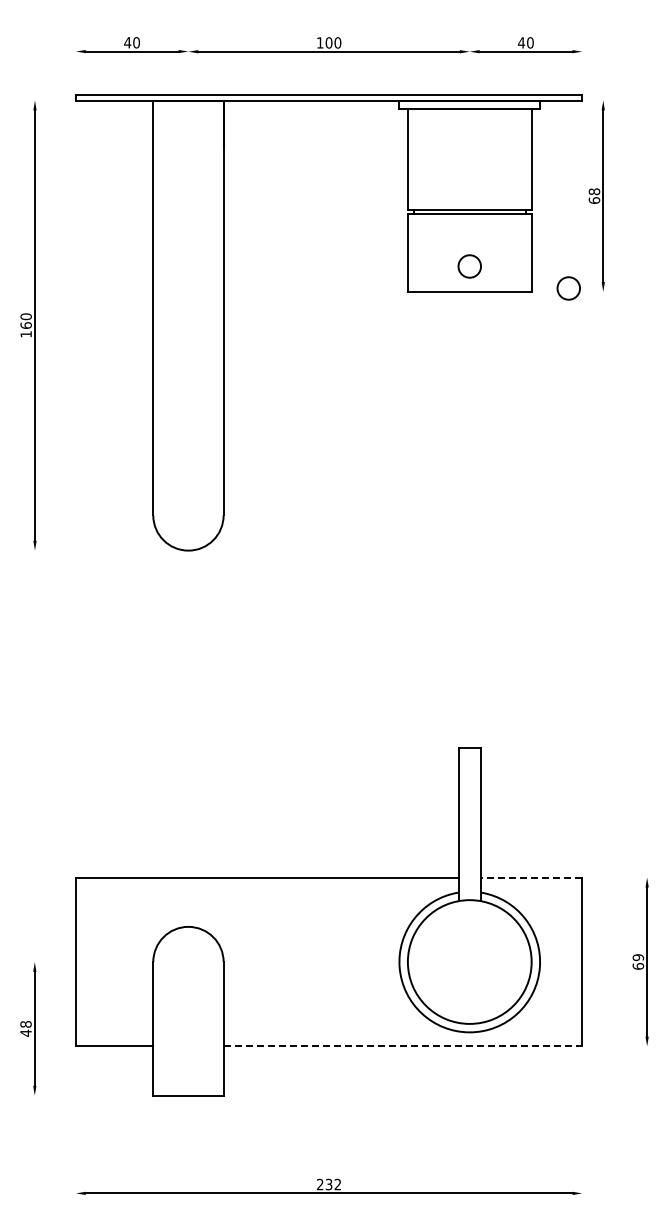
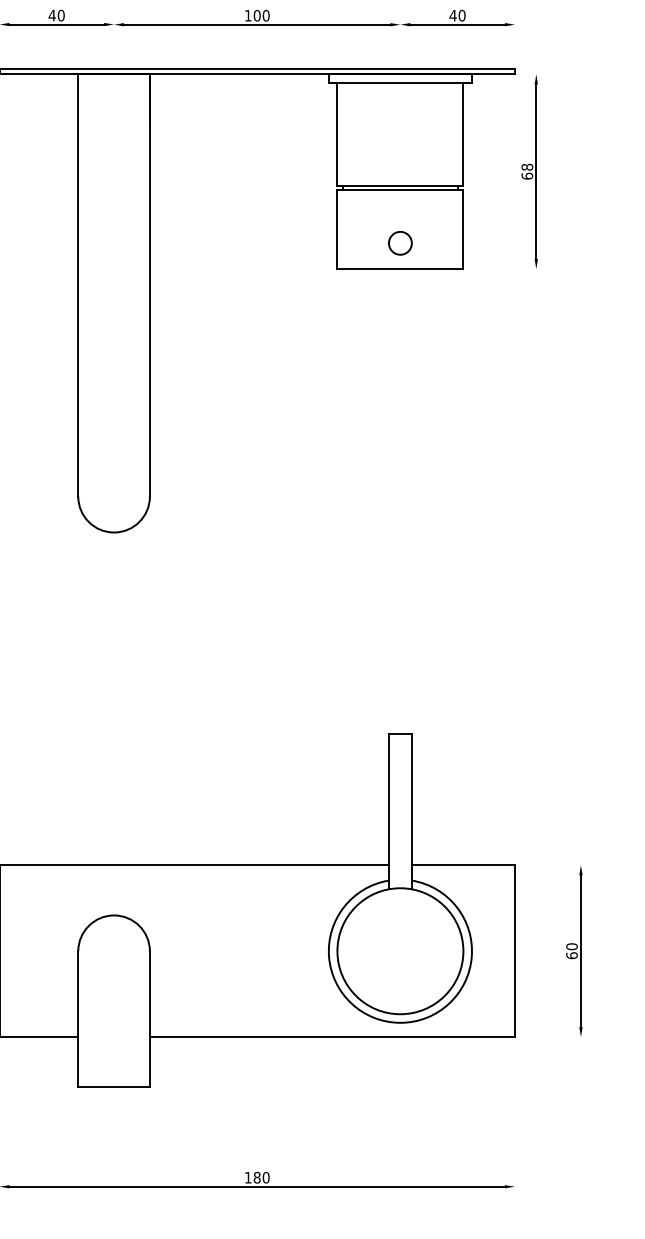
circle: (568, 288) -> (500, 265), removed
line: (531, 877) -> (463, 865), dashed -> solid
text: (638, 957) -> (572, 946), 69 -> 60
line: (403, 1046) -> (332, 1037), dashed -> solid
text: (328, 1184) -> (256, 1177), 232 -> 180

